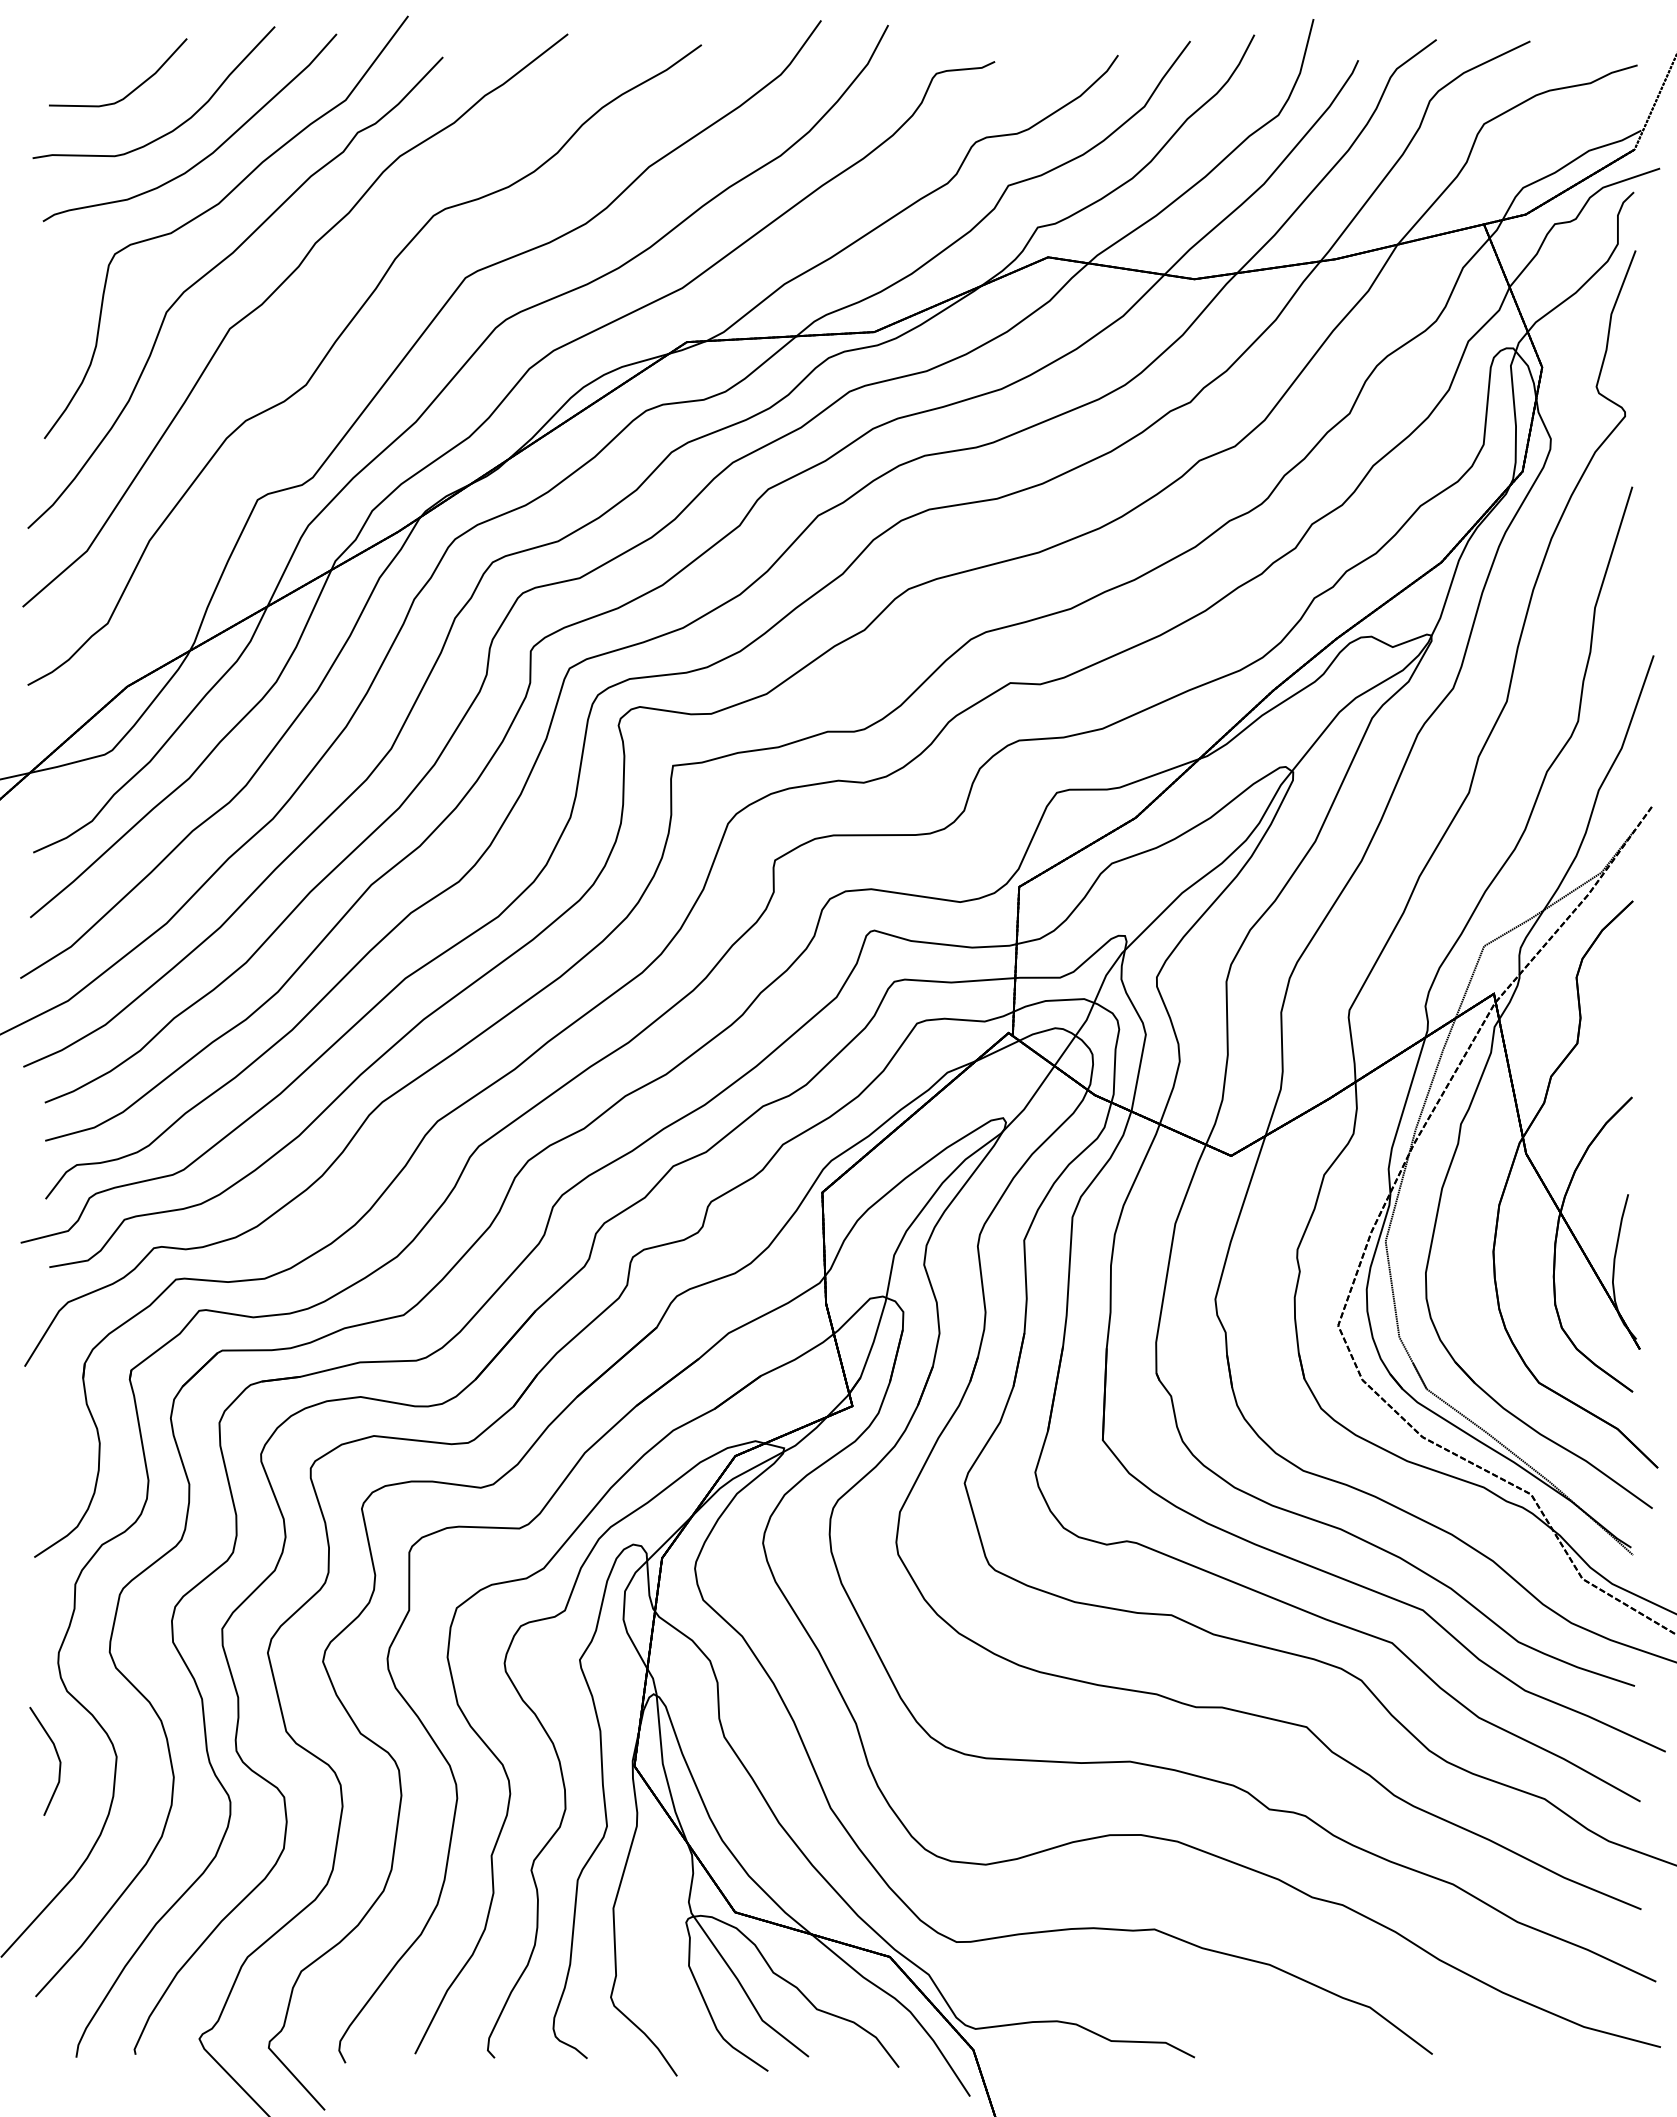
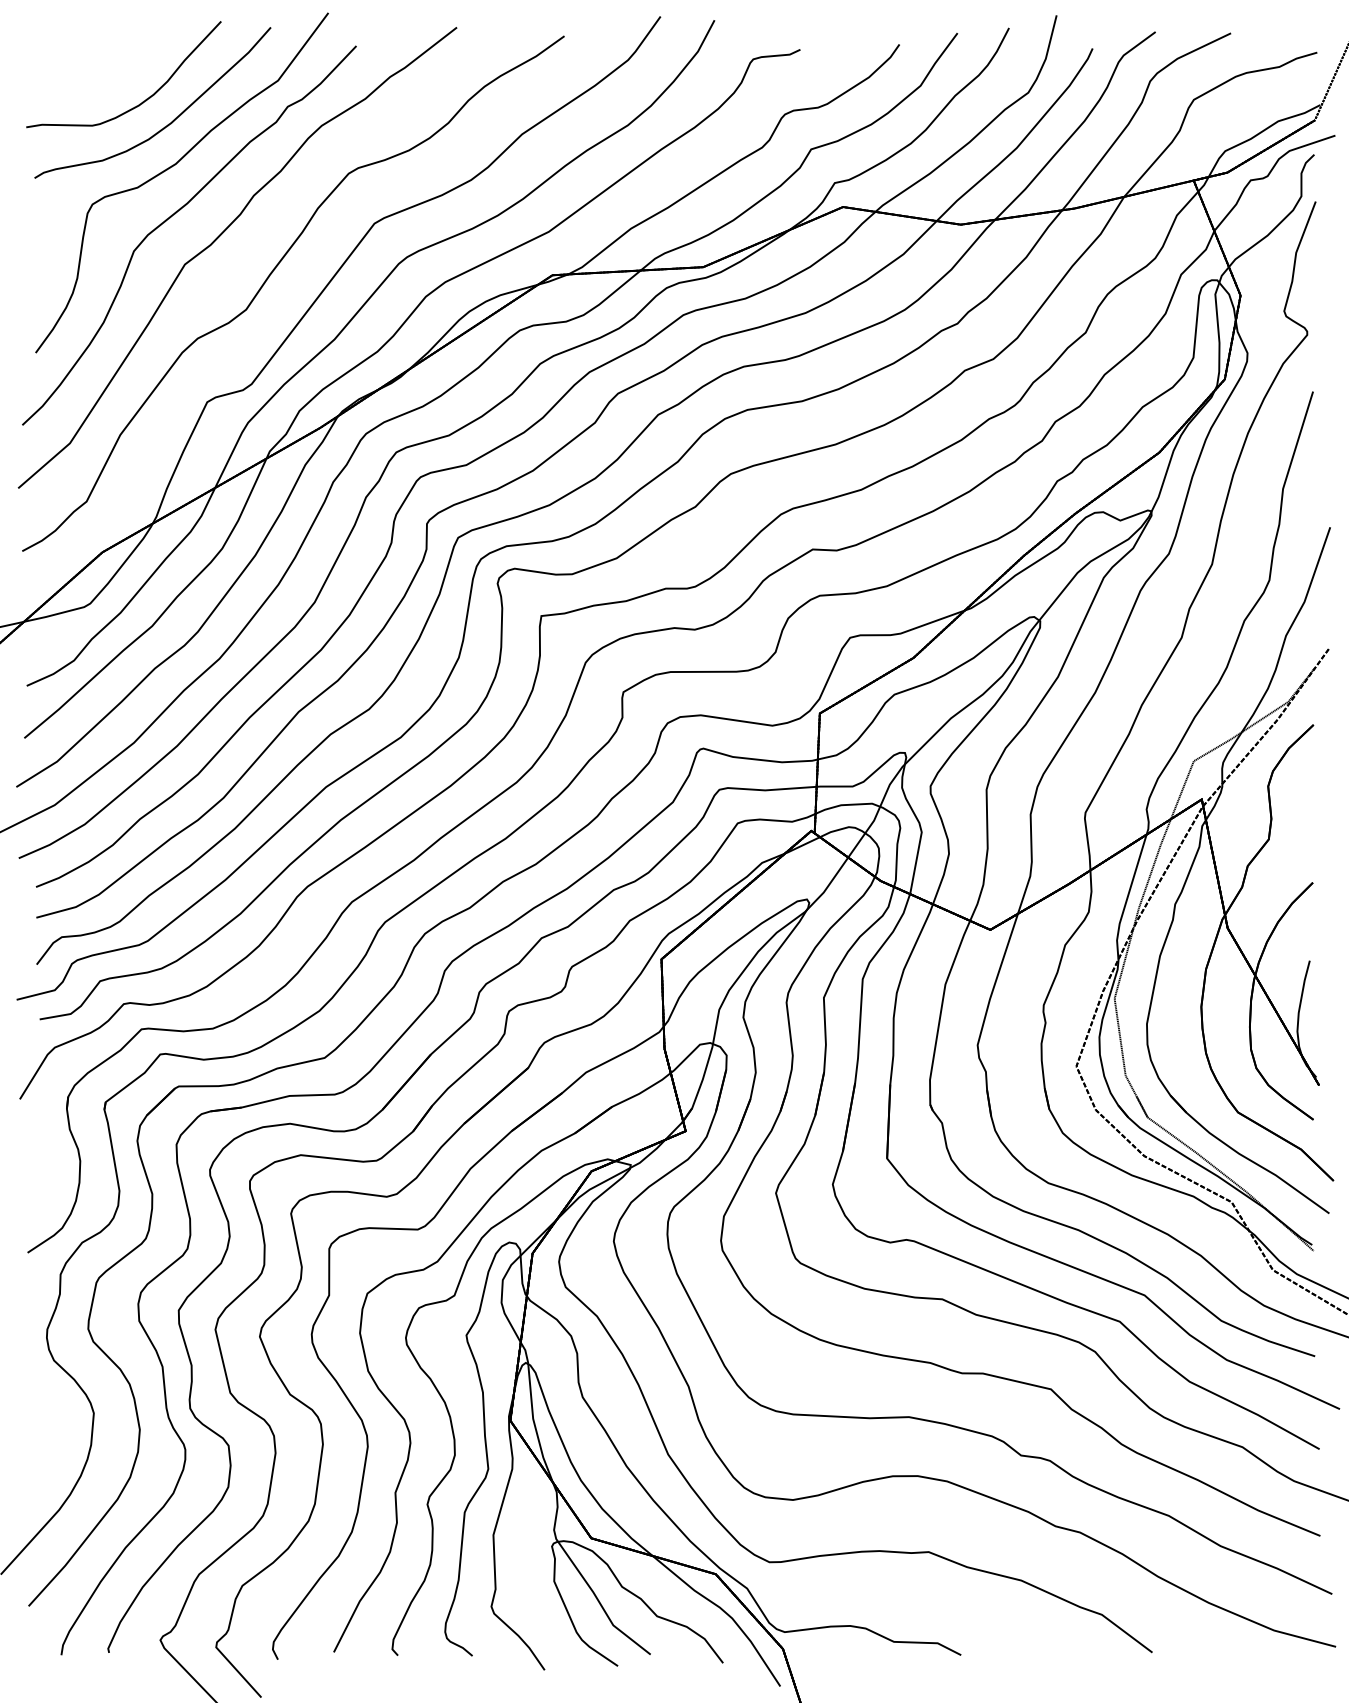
curve: (134, 88) -> (108, 71), removed
line: (57, 1757) -> (46, 1413), removed

